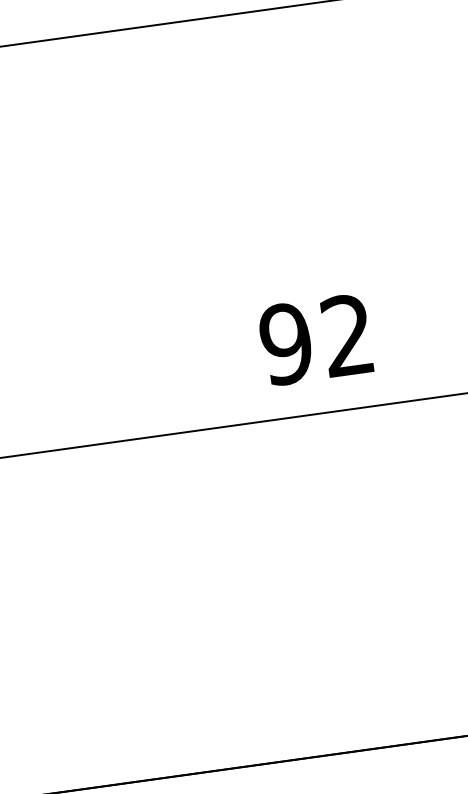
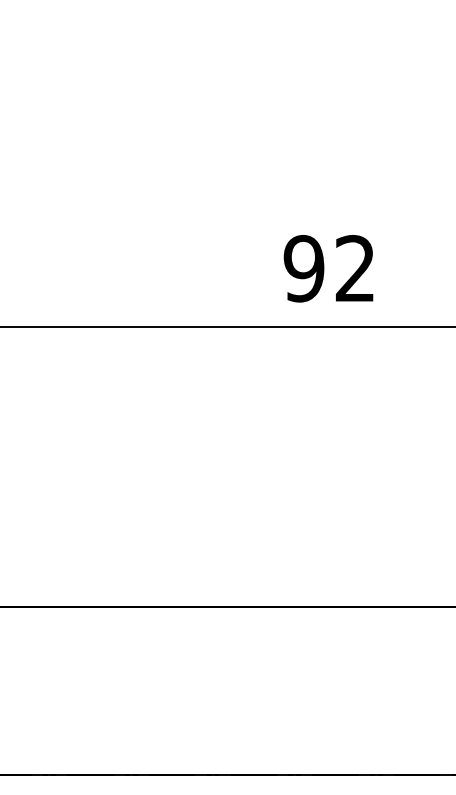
text: (315, 339) -> (328, 268), moved

